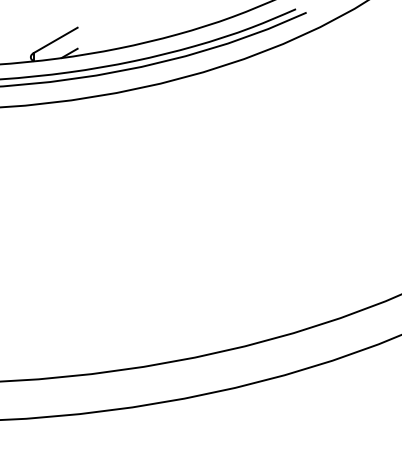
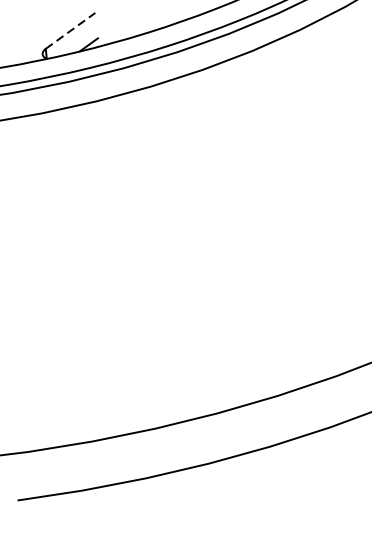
line: (56, 40) -> (71, 30), solid -> dashed

